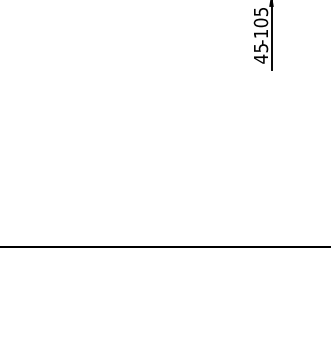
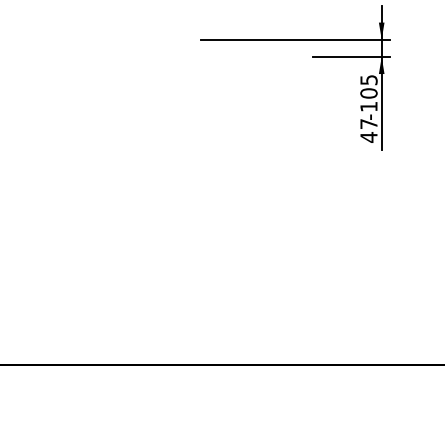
text: (260, 48) -> (368, 124), 45 -> 47

